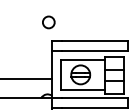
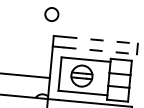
line: (95, 41) -> (101, 40), solid -> dashed
line: (95, 50) -> (100, 50), solid -> dashed

